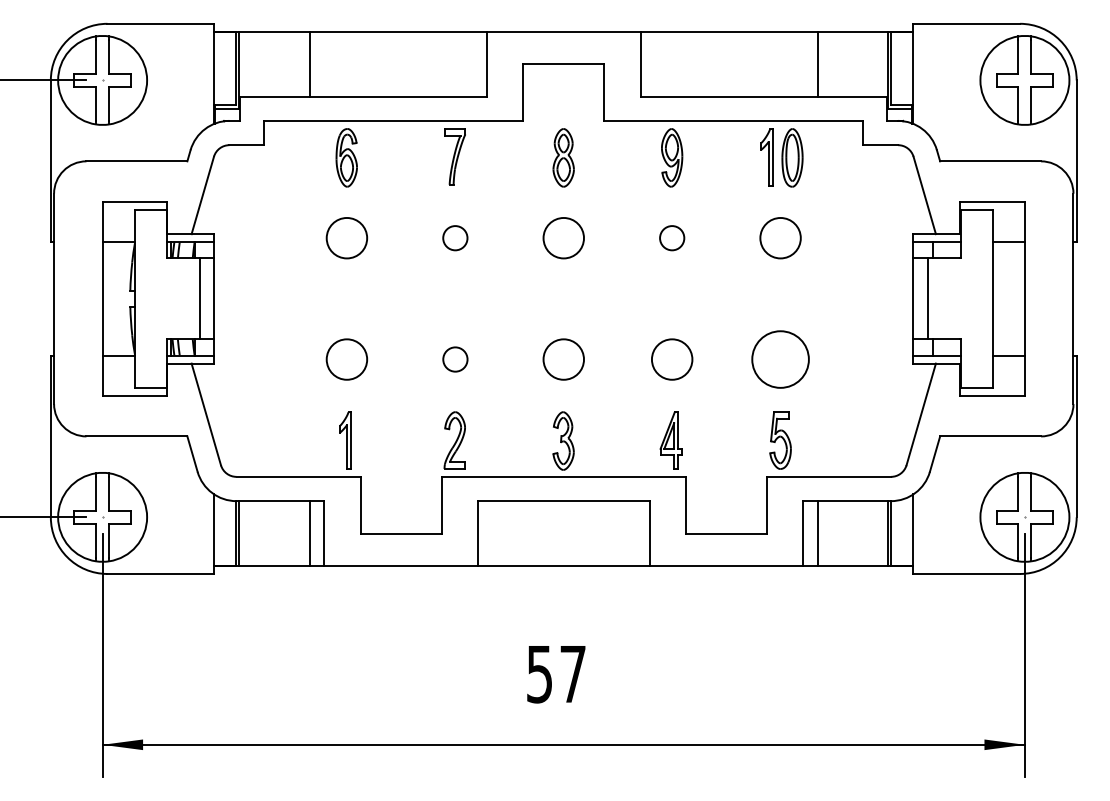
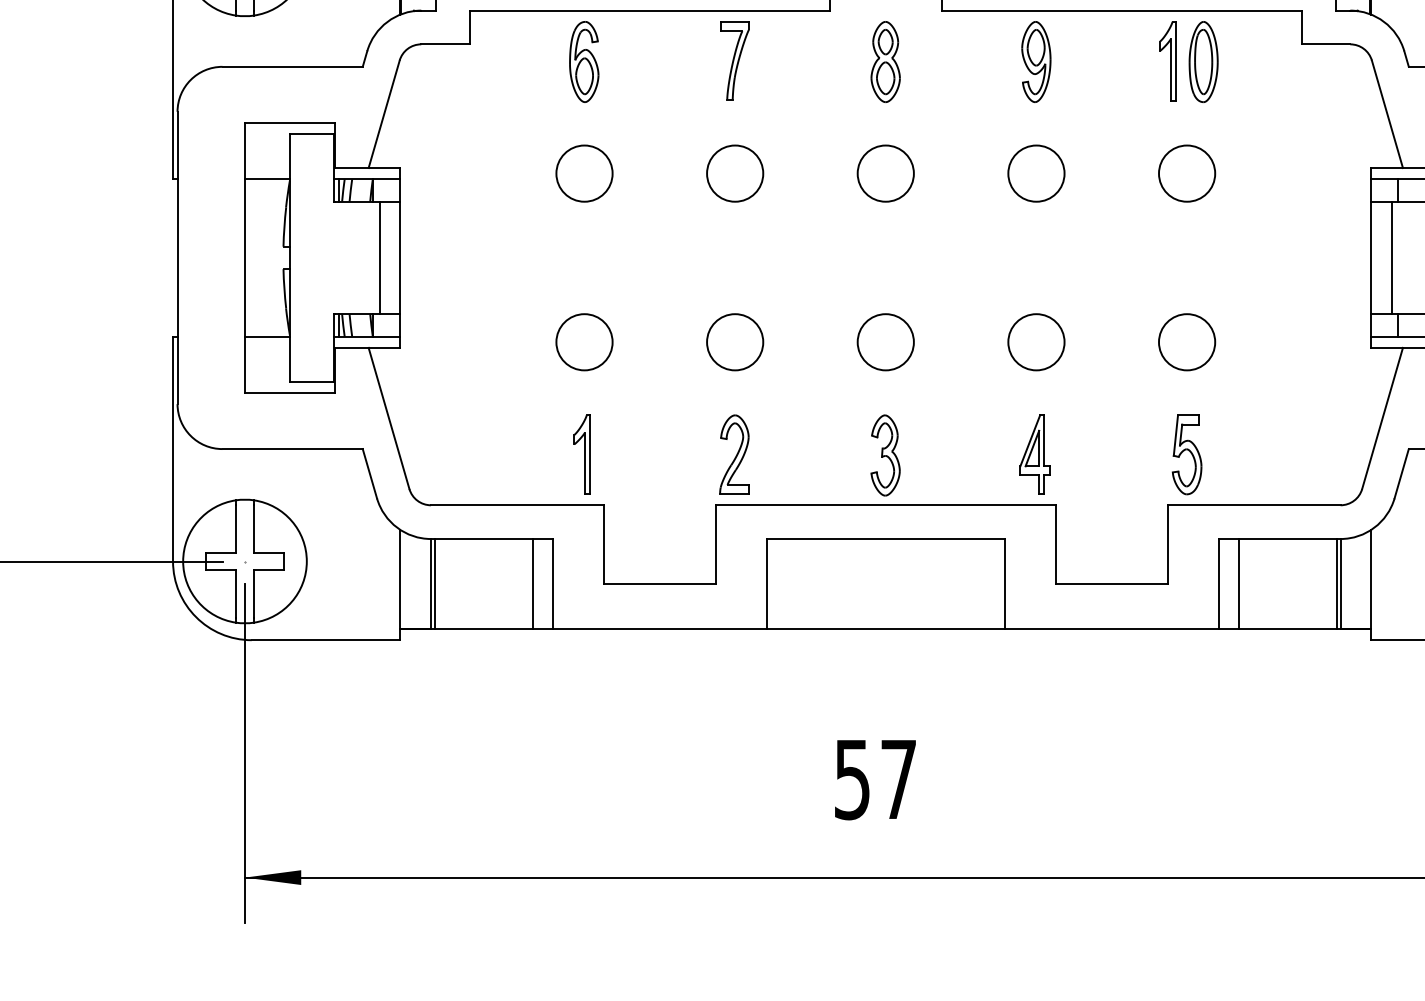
circle: (455, 237) -> (735, 172), size x1.67
circle: (671, 237) -> (1035, 172), size x1.67
circle: (455, 359) -> (735, 342), size x1.67
circle: (780, 359) -> (1186, 342), size x0.71

